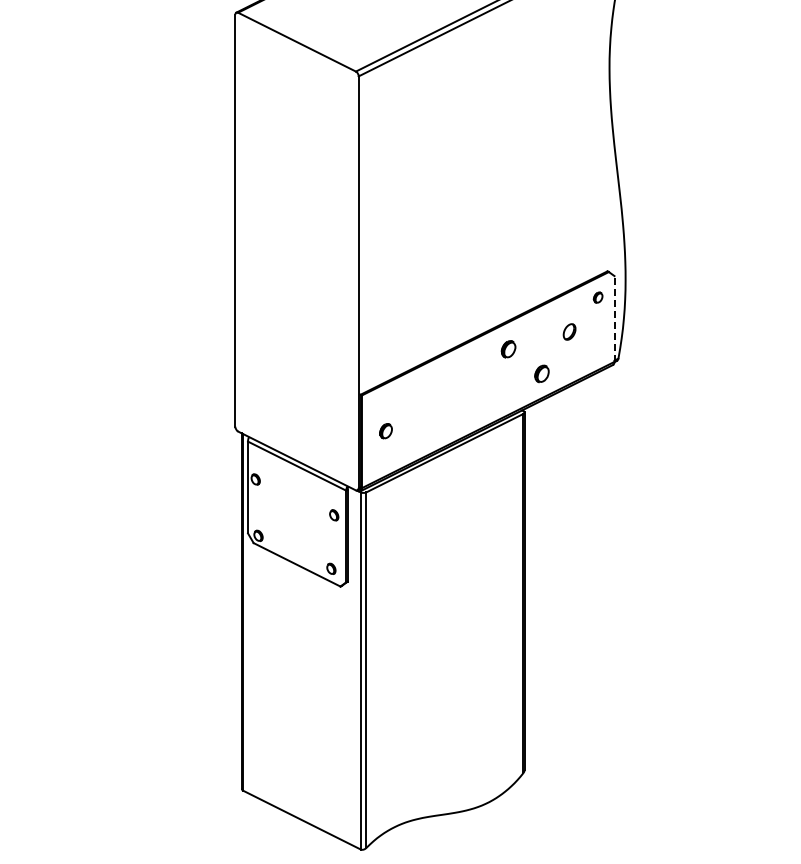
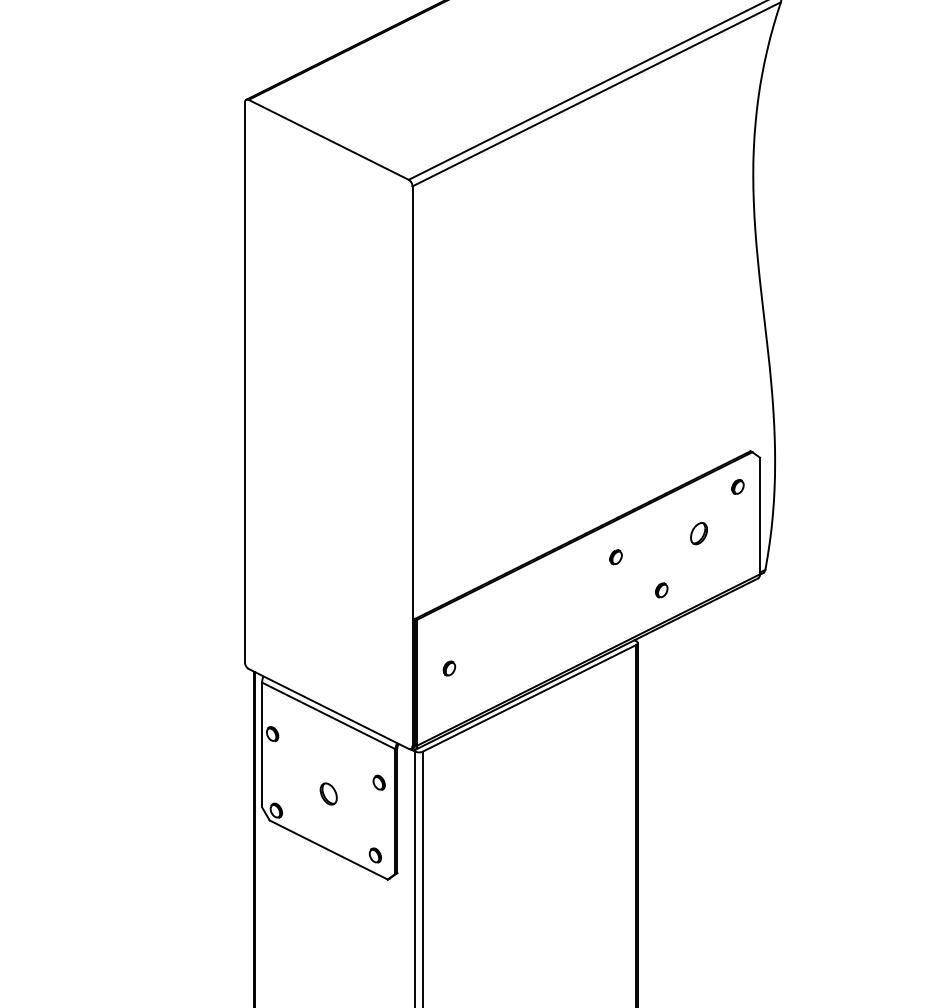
line: (614, 318) -> (760, 515), dashed -> solid
part: (508, 349) -> (616, 557), size x0.62
part: (542, 373) -> (662, 590), size x0.62
part: (385, 431) -> (448, 668), size x0.71
part: (296, 523) -> (327, 793), added

